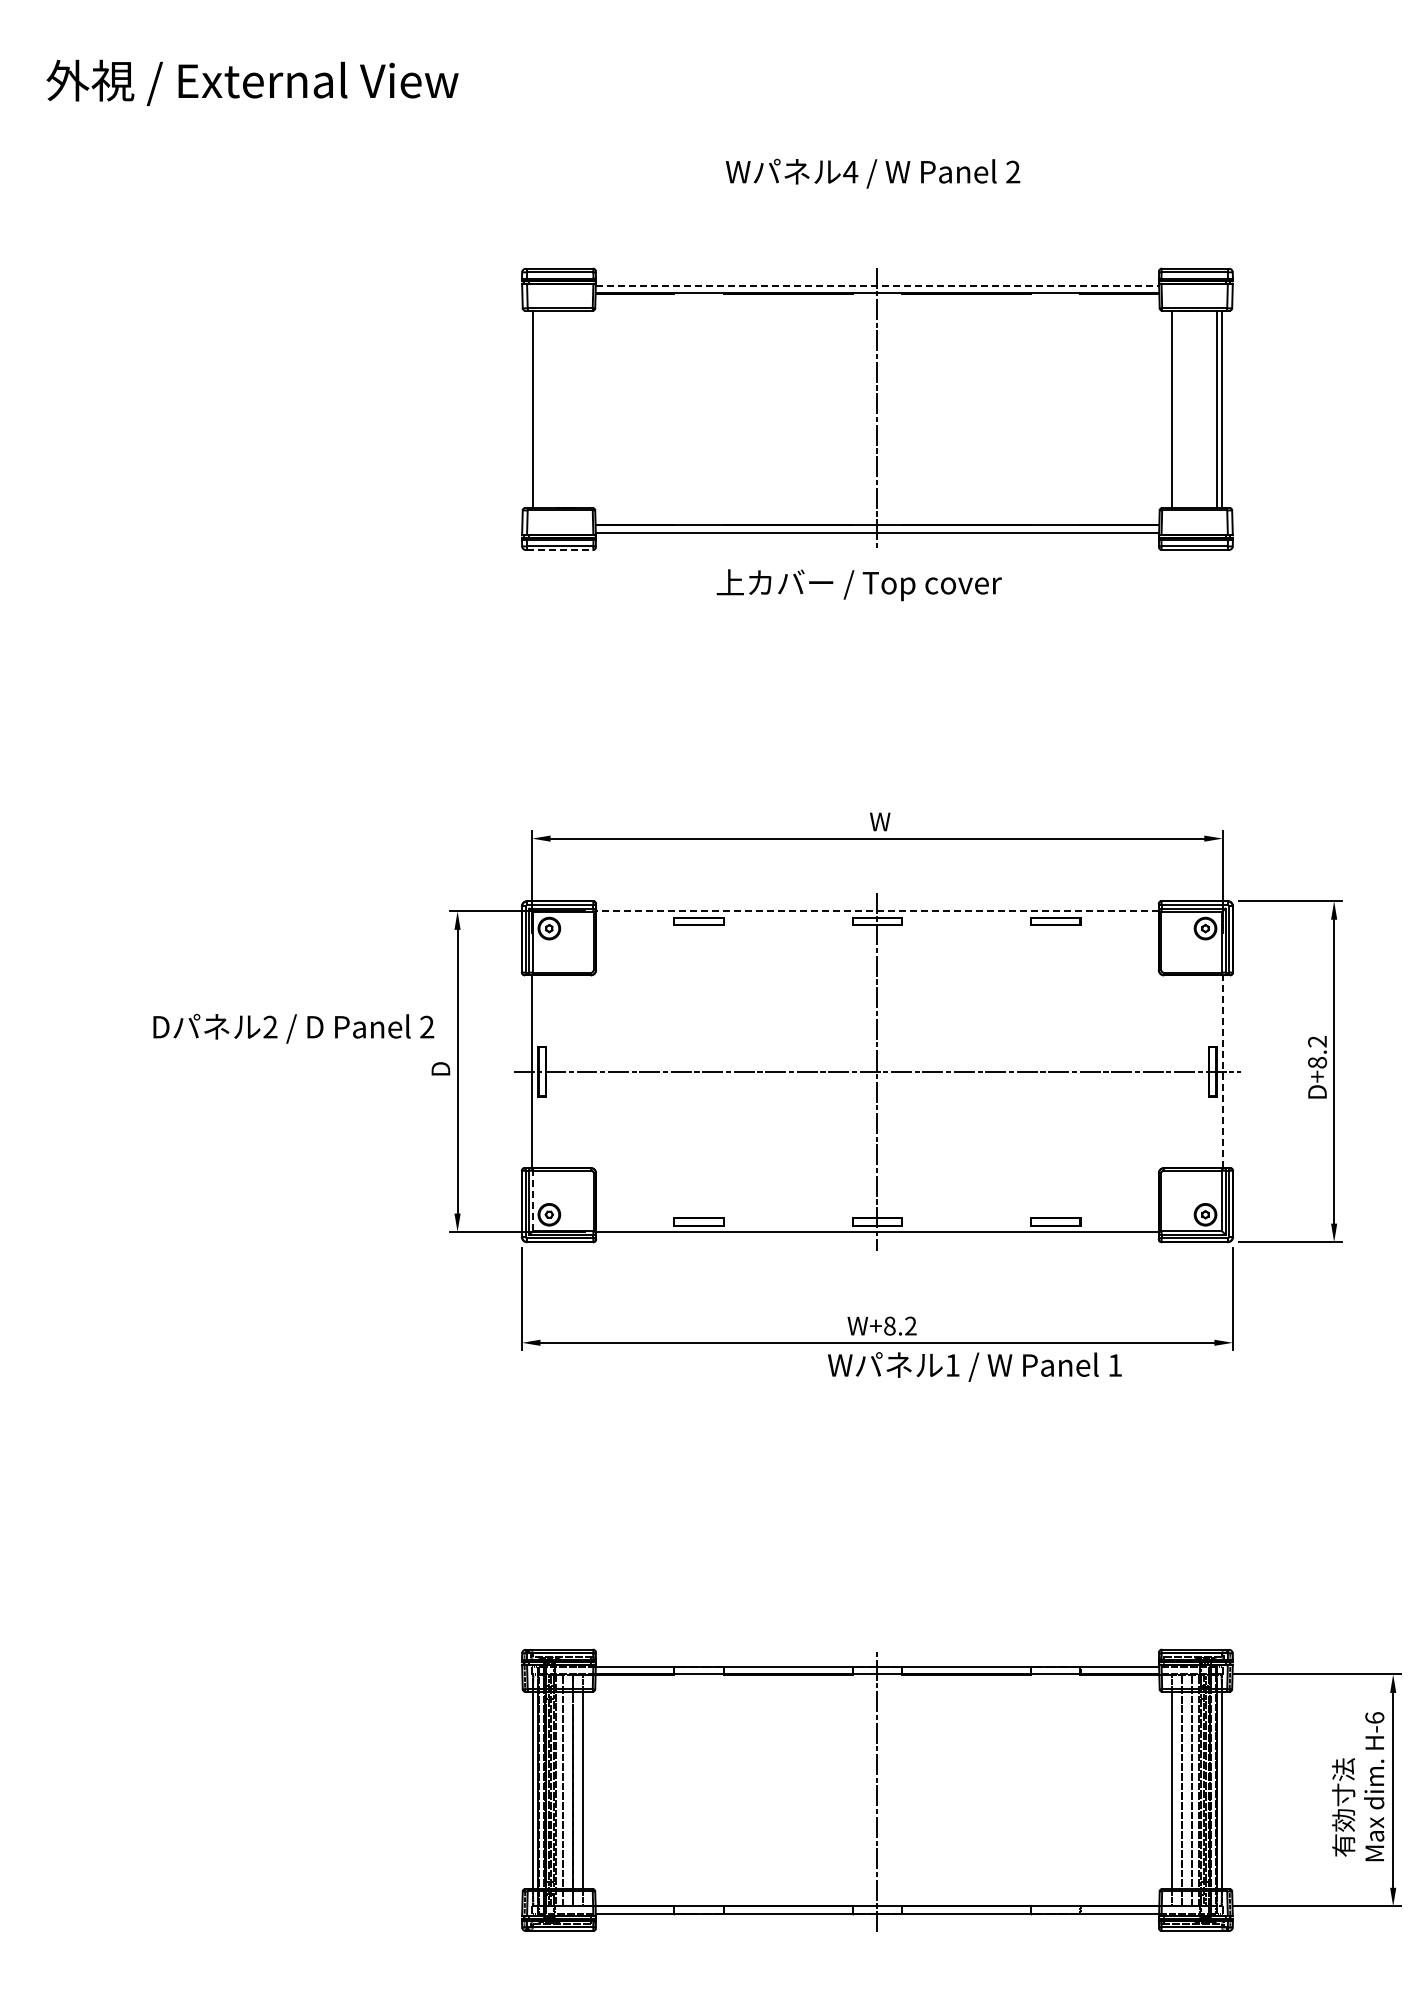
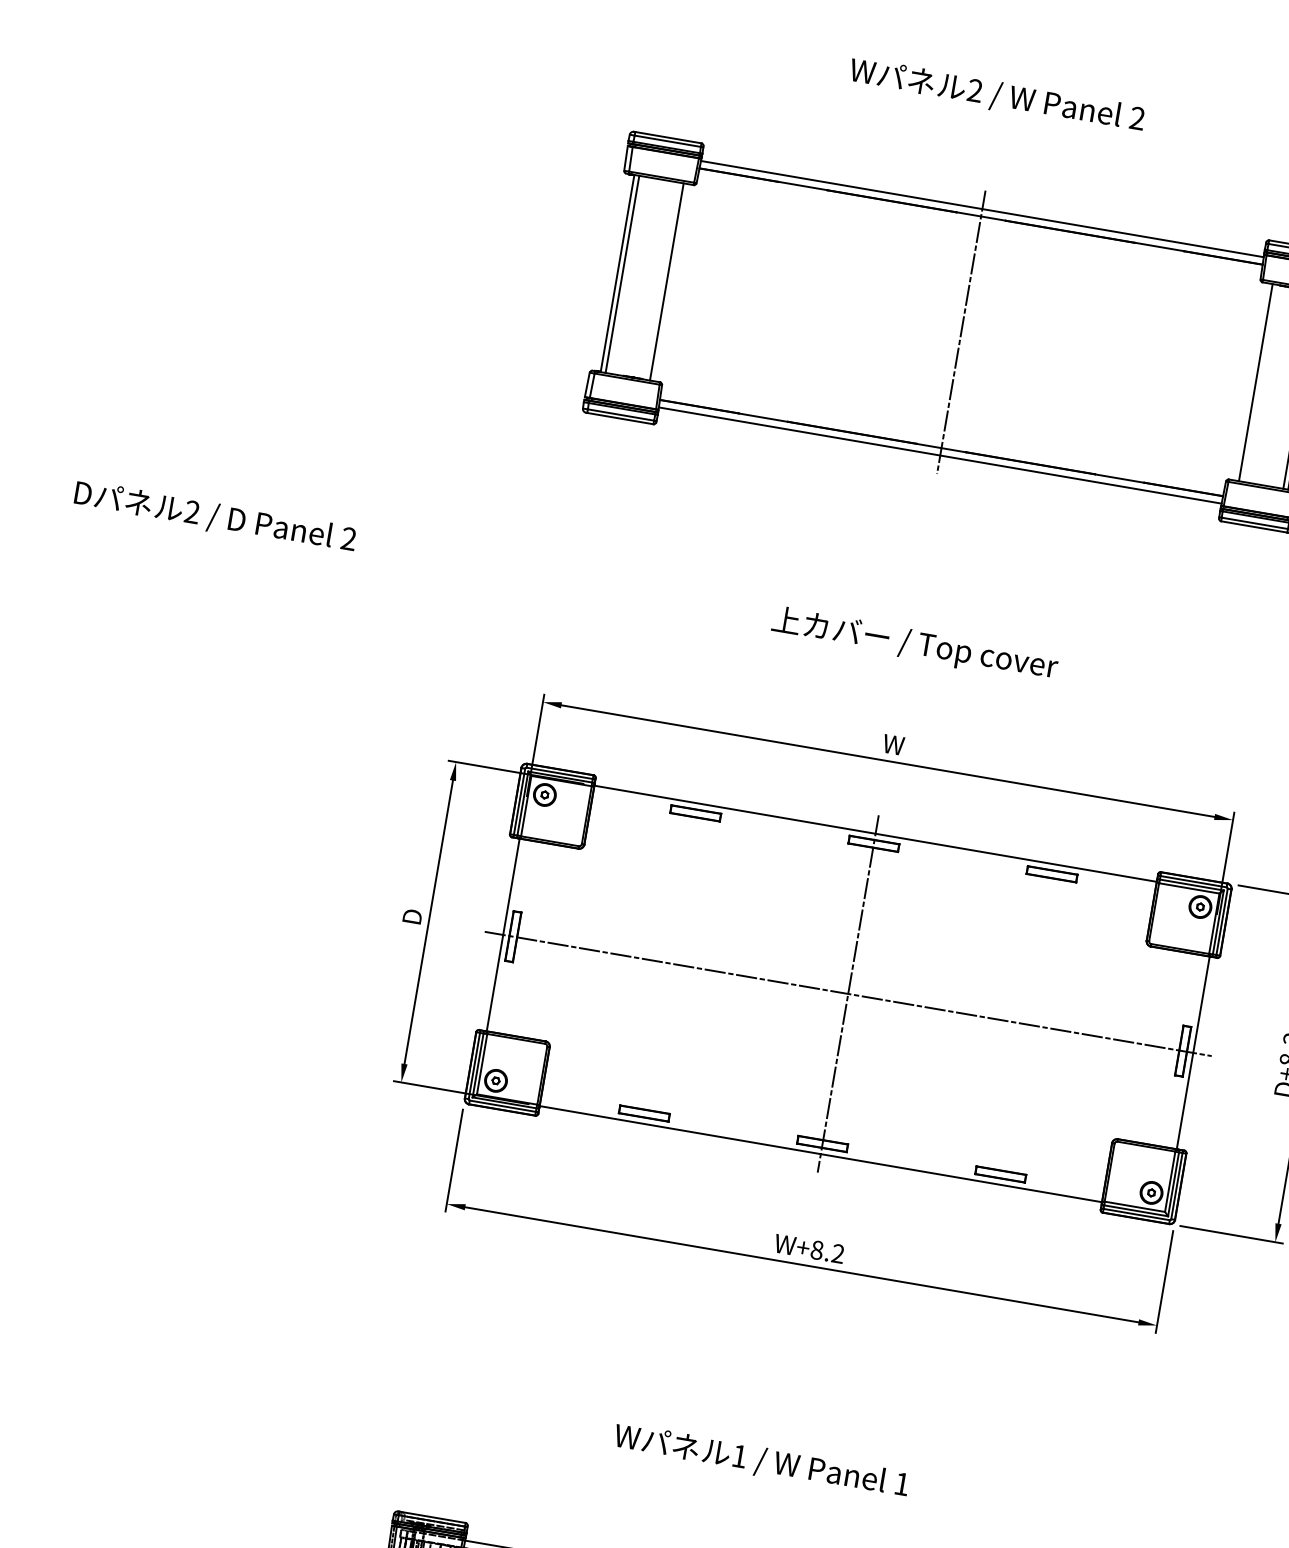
text: (850, 171) -> (975, 90), 4 -> 2
line: (877, 286) -> (982, 209), dashed -> solid
line: (538, 409) -> (622, 274), added
line: (582, 409) -> (666, 282), added
line: (560, 550) -> (620, 419), dashed -> solid
text: (858, 585) -> (914, 645), moved
line: (876, 911) -> (874, 833), dashed -> solid
text: (293, 1028) -> (215, 517), moved
line: (1222, 1071) -> (1192, 1052), dashed -> solid
line: (533, 1200) -> (482, 1063), dashed -> solid
text: (974, 1366) -> (761, 1461), moved

